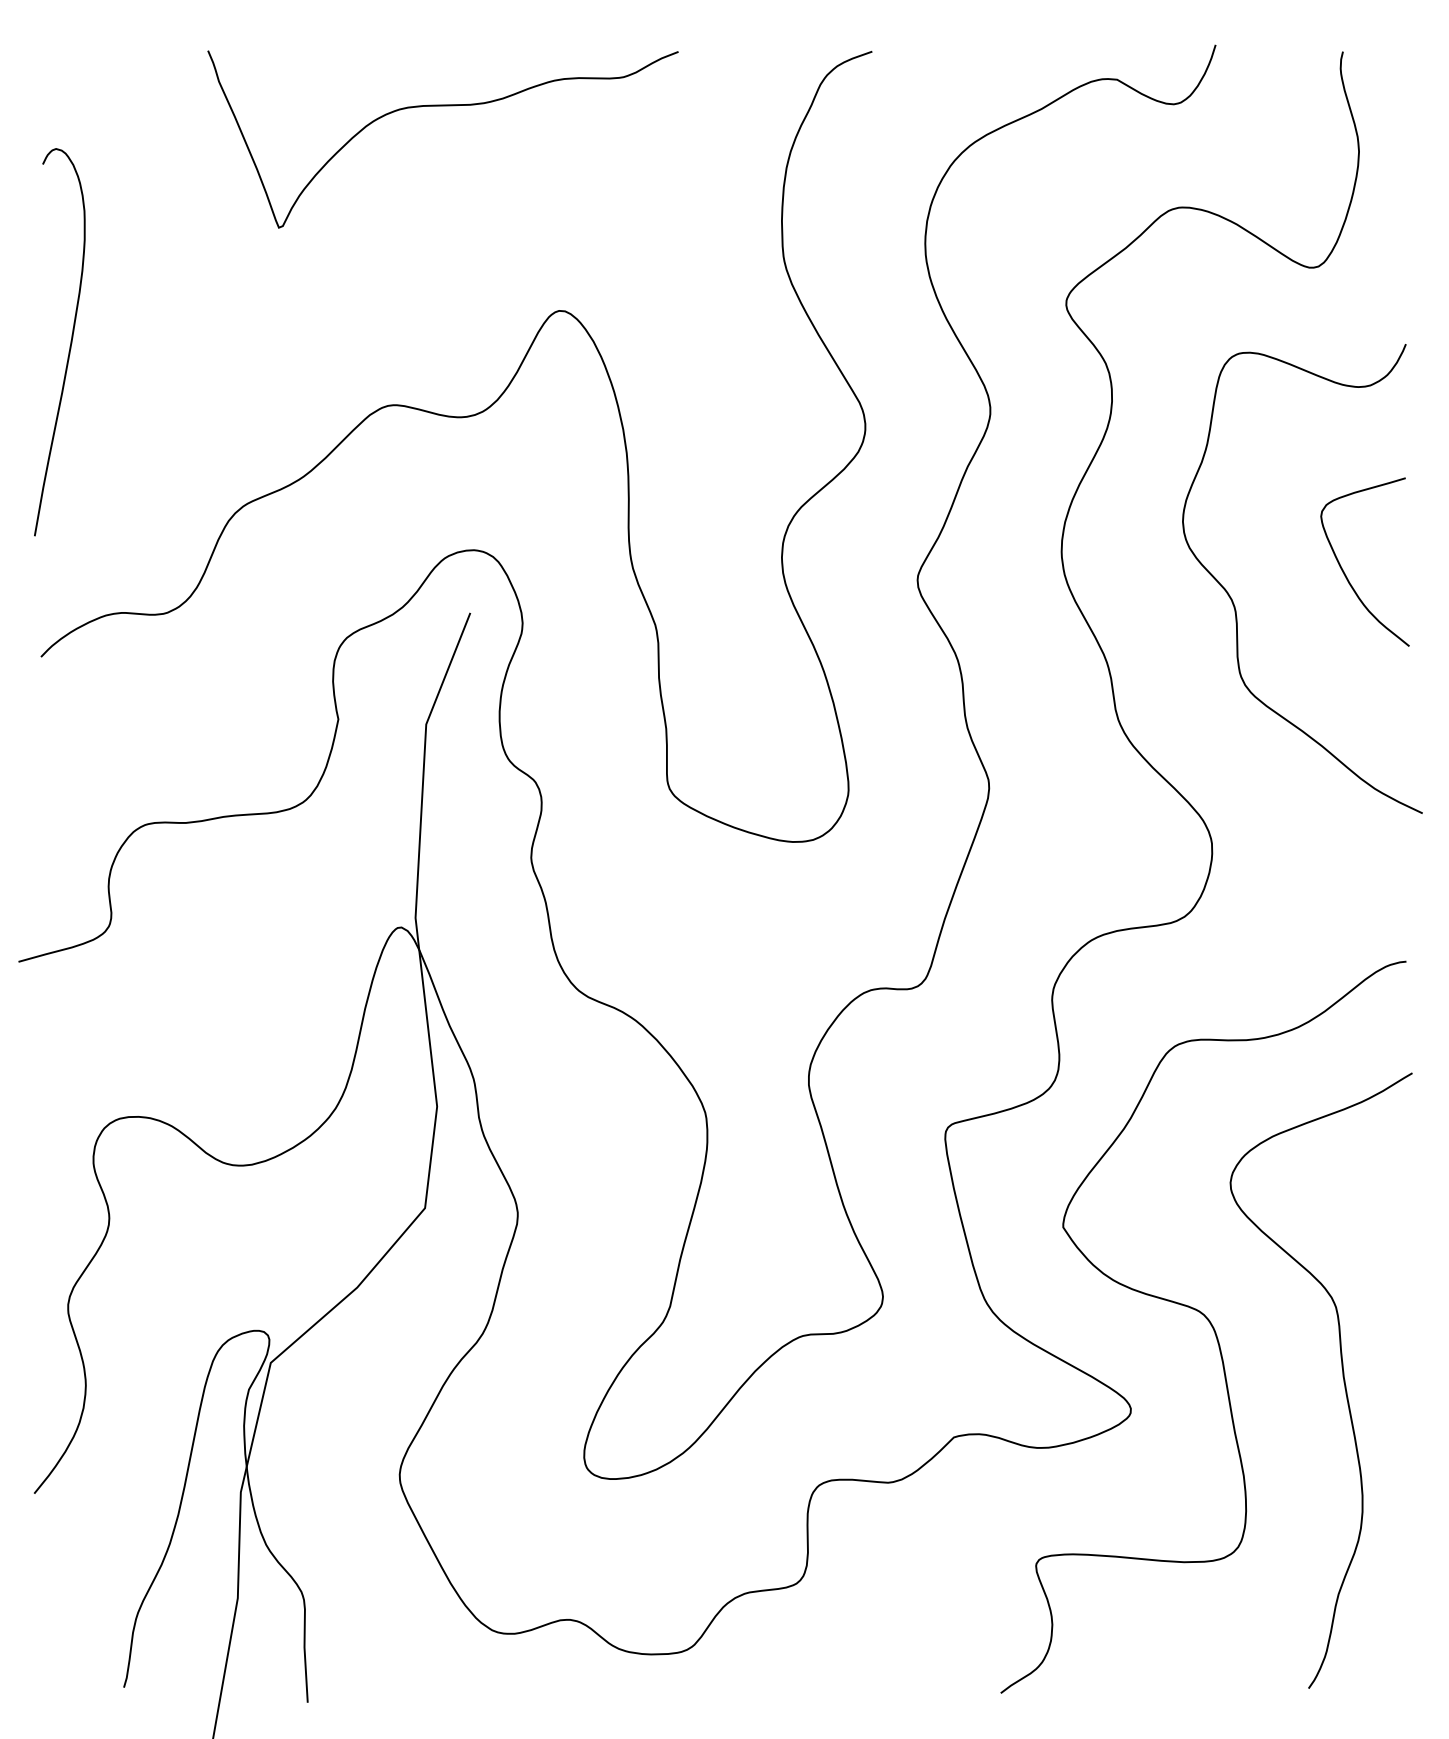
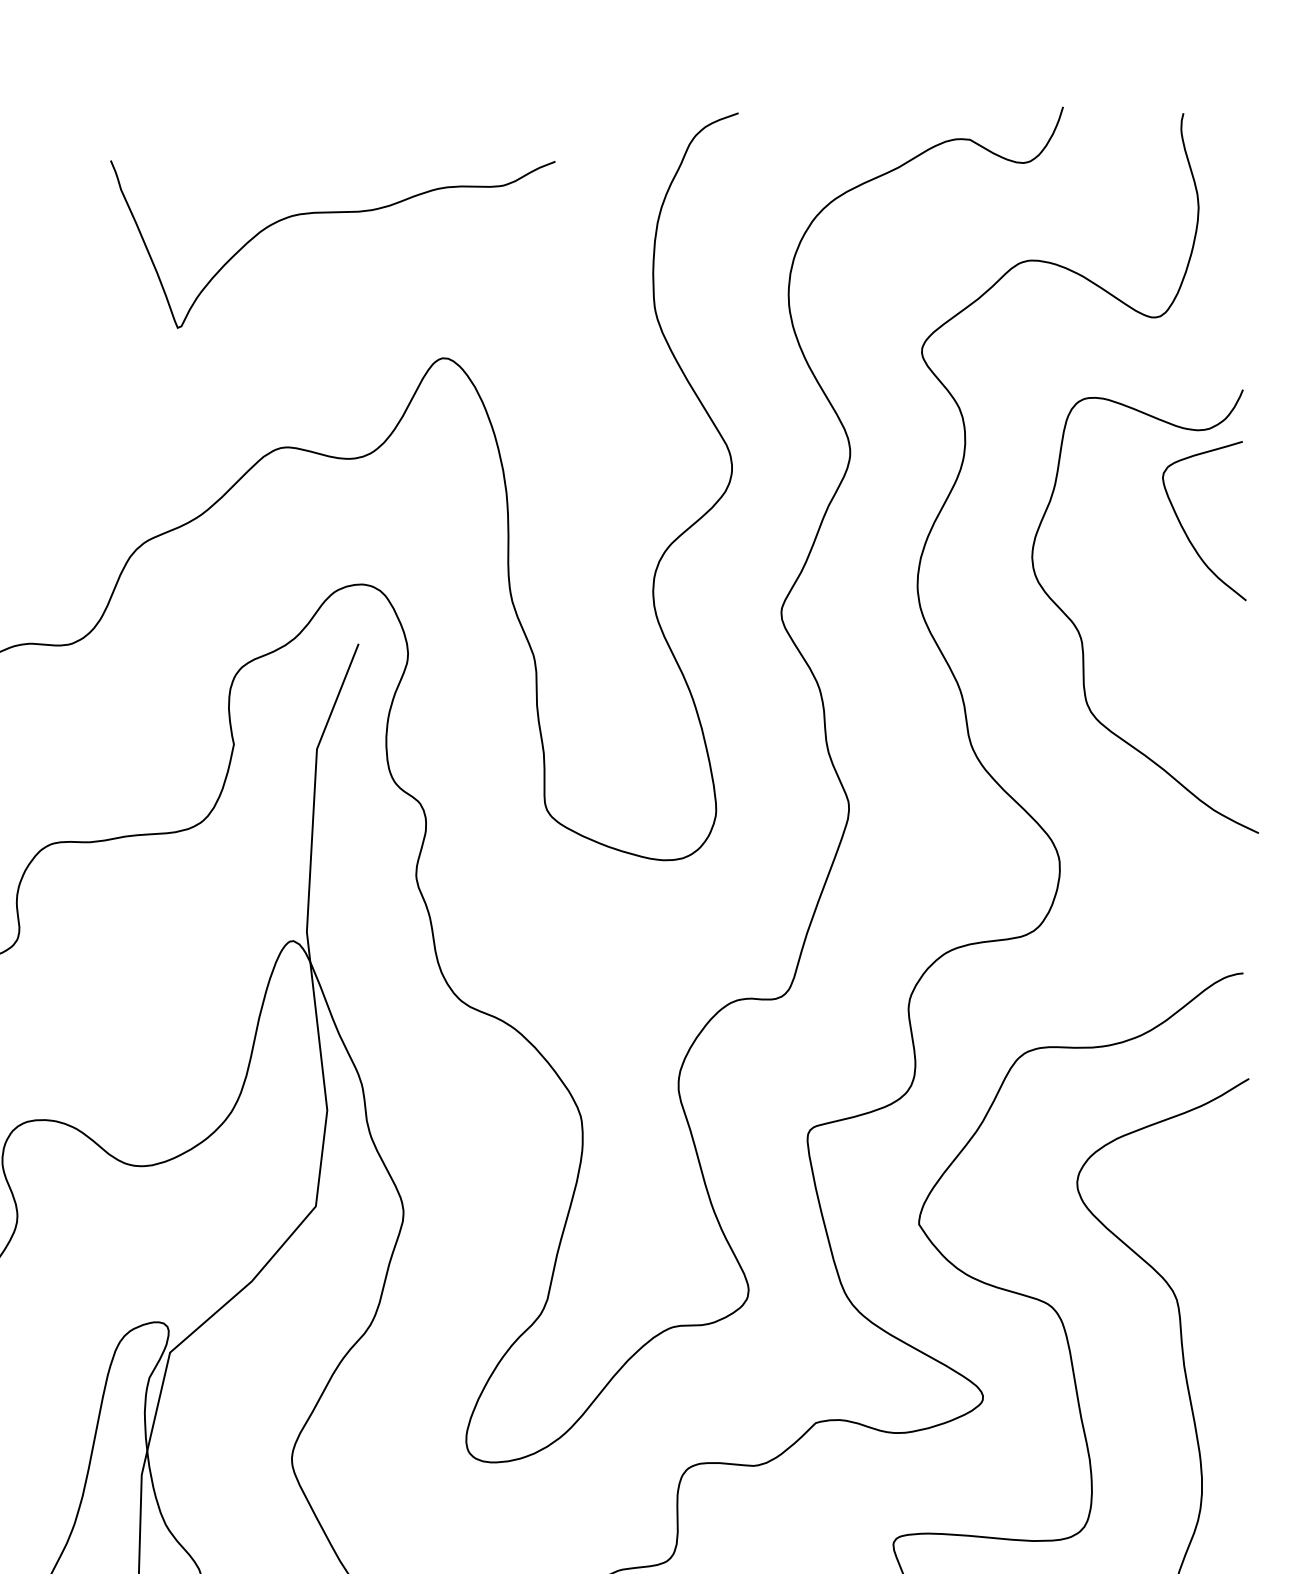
curve: (442, 106) -> (332, 213), moved
curve: (1344, 571) -> (1184, 529), moved

